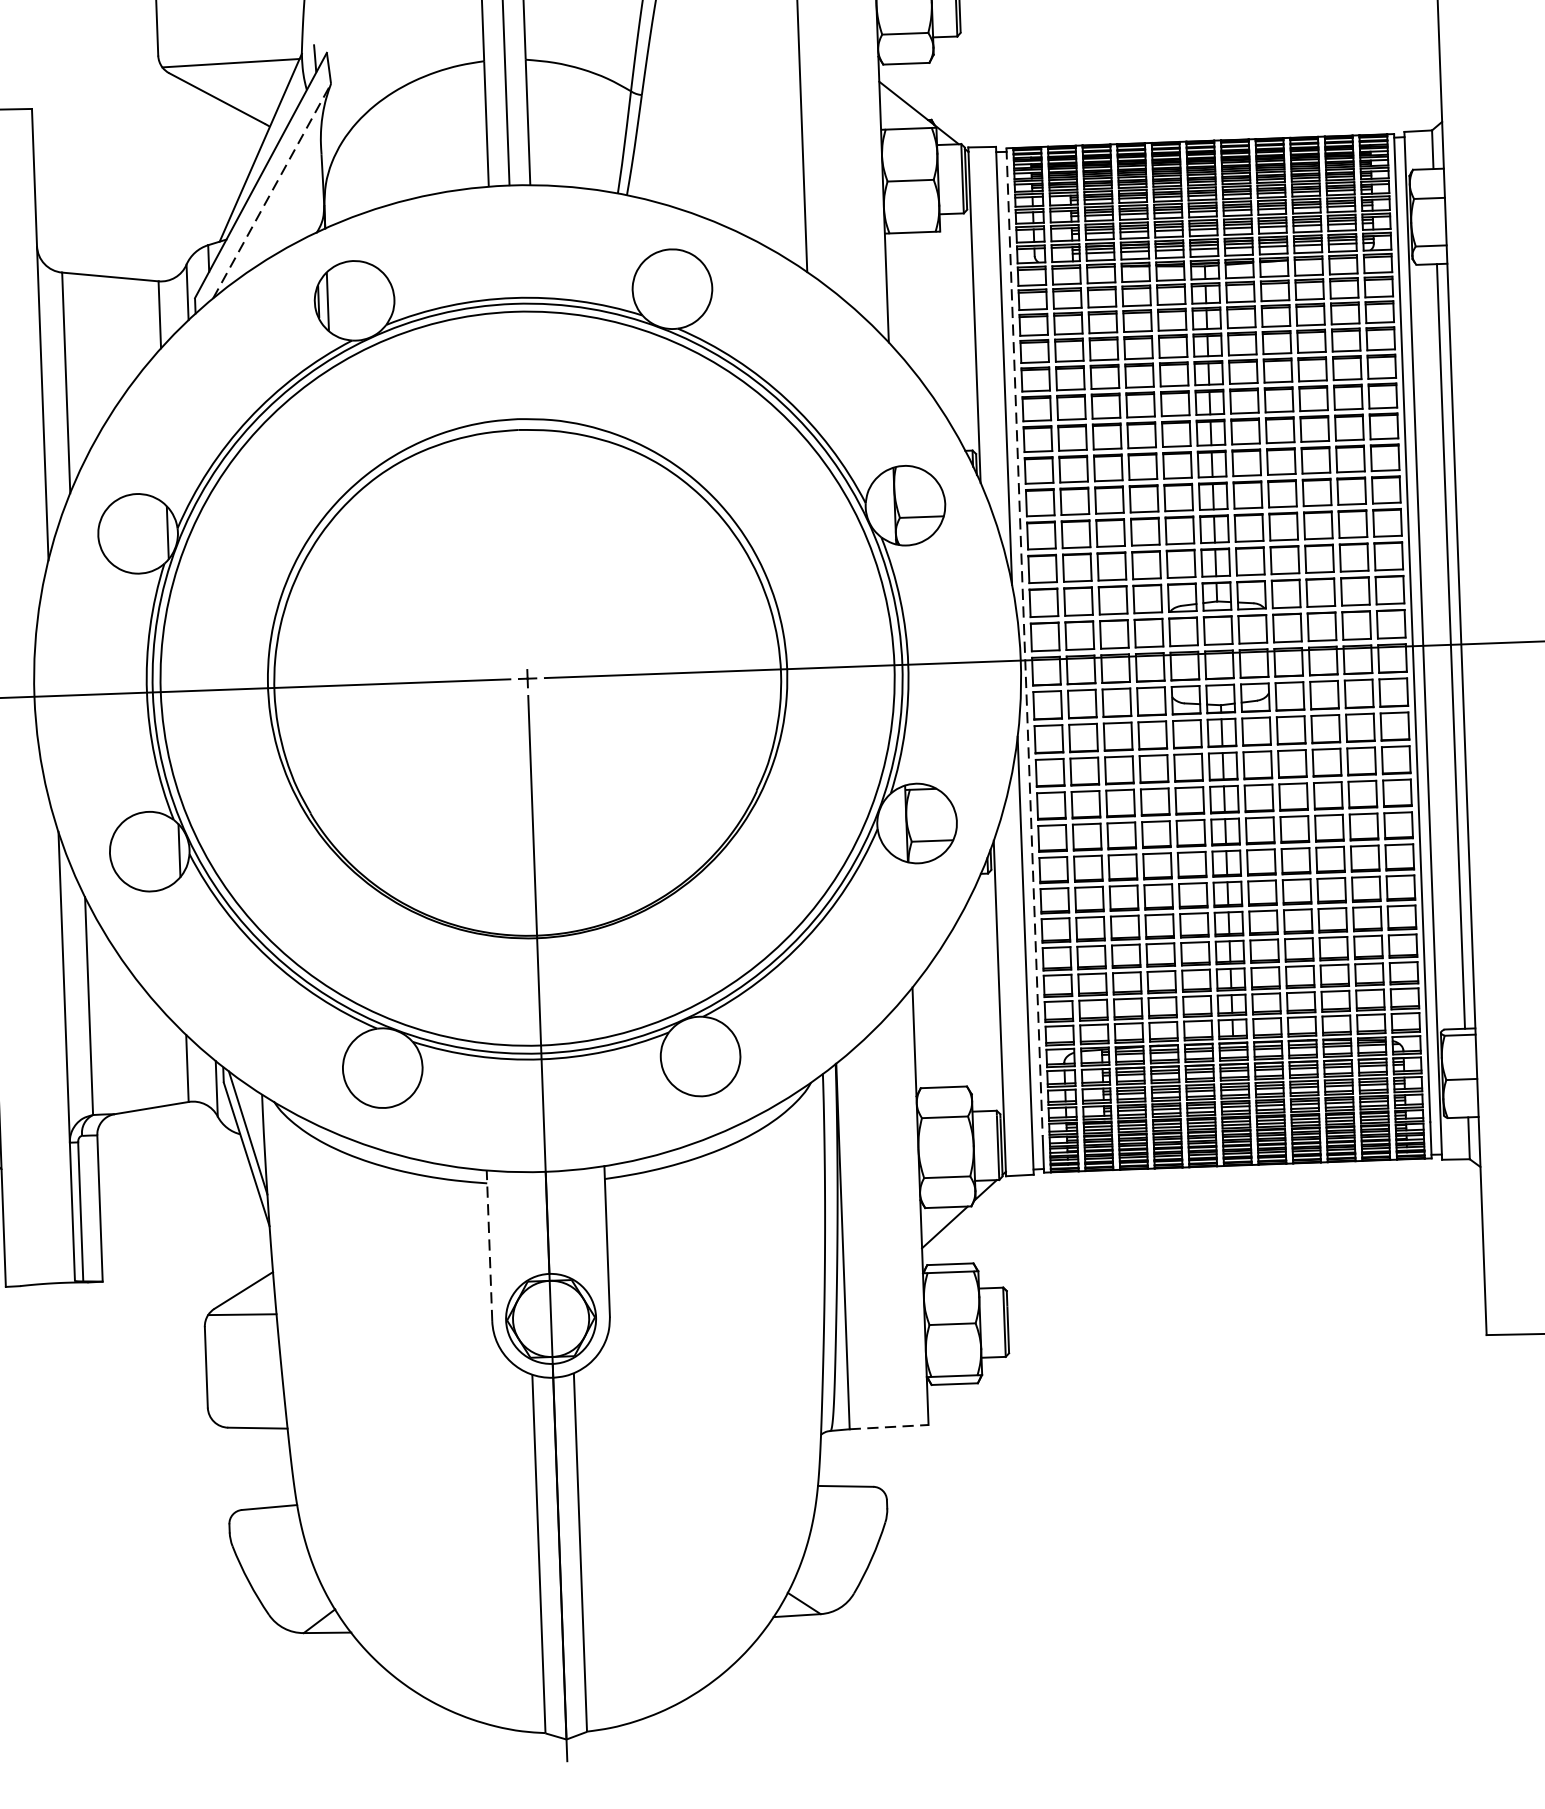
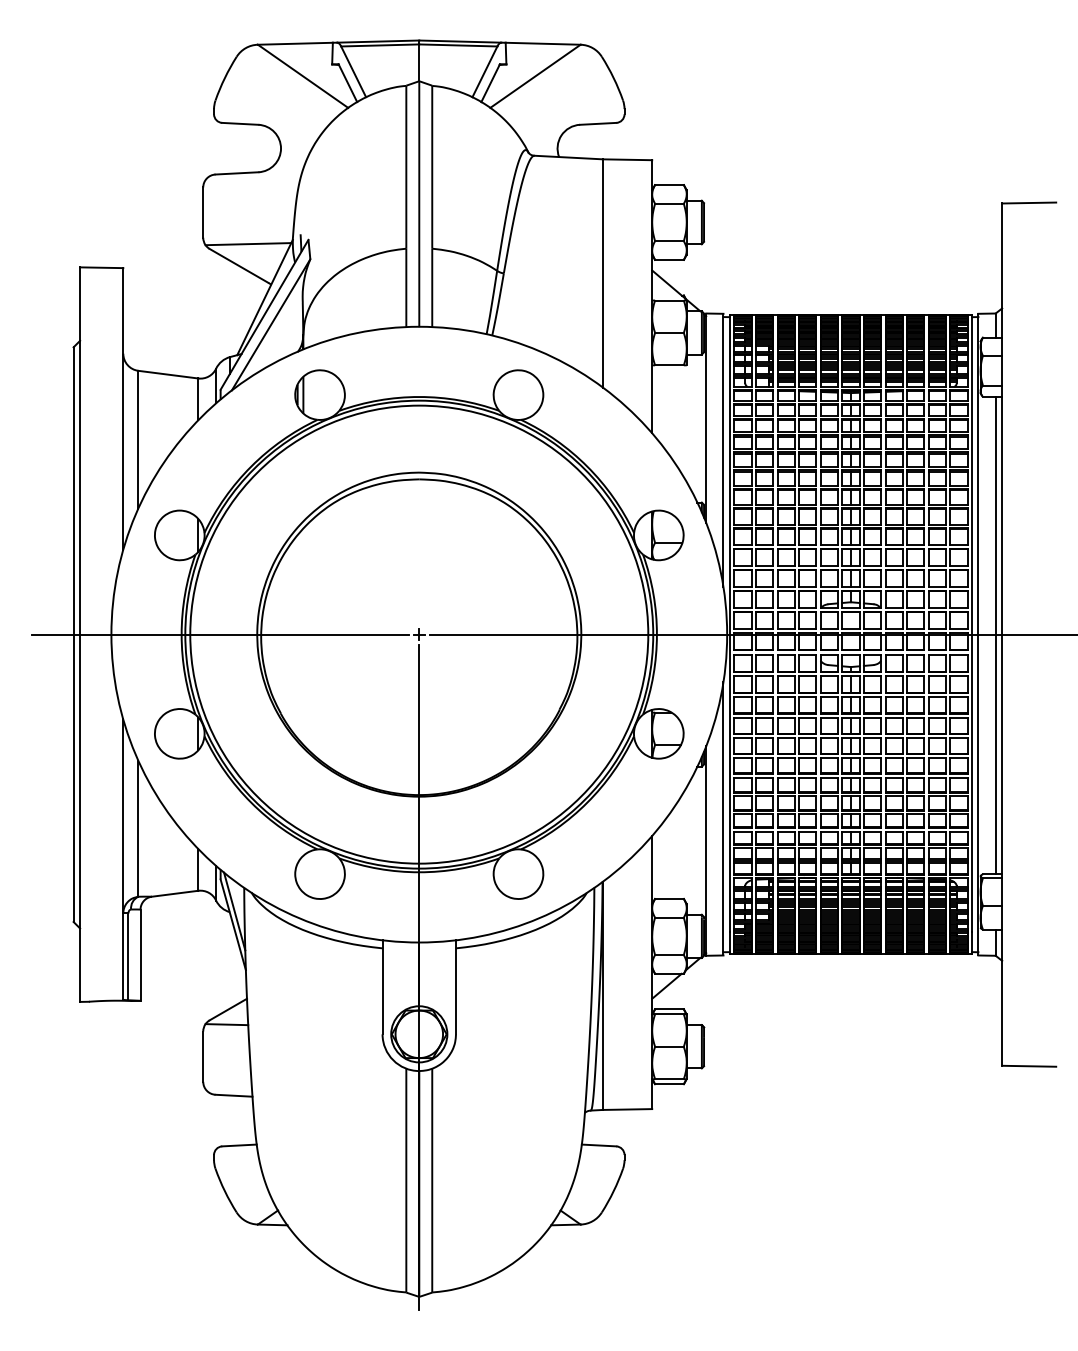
line: (272, 190) -> (271, 324), dashed -> solid
line: (1023, 642) -> (729, 623), dashed -> solid
line: (489, 1244) -> (382, 986), dashed -> solid
line: (889, 1427) -> (627, 1109), dashed -> solid

